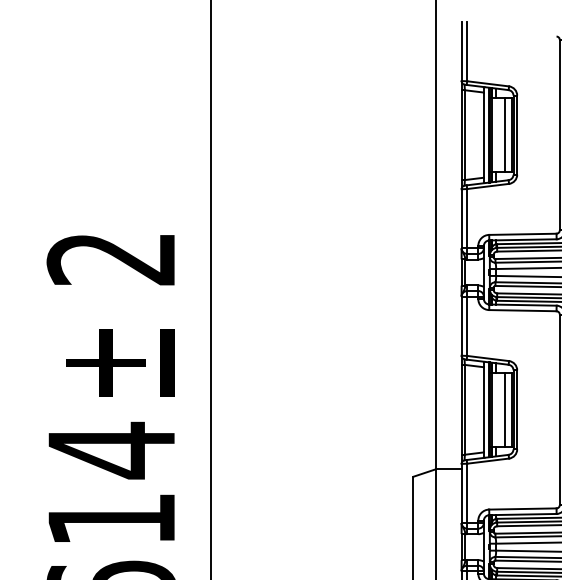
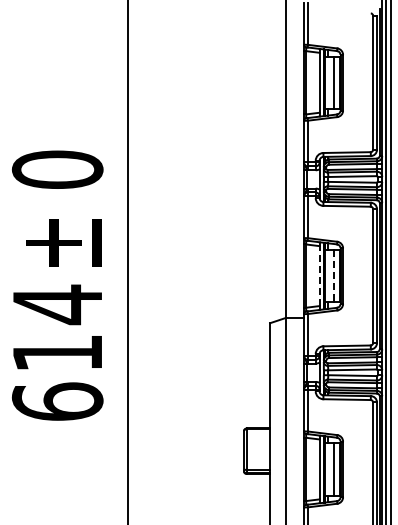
text: (111, 258) -> (57, 169), 2 -> 0
line: (483, 410) -> (319, 276), solid -> dashed
line: (504, 410) -> (334, 276), solid -> dashed

